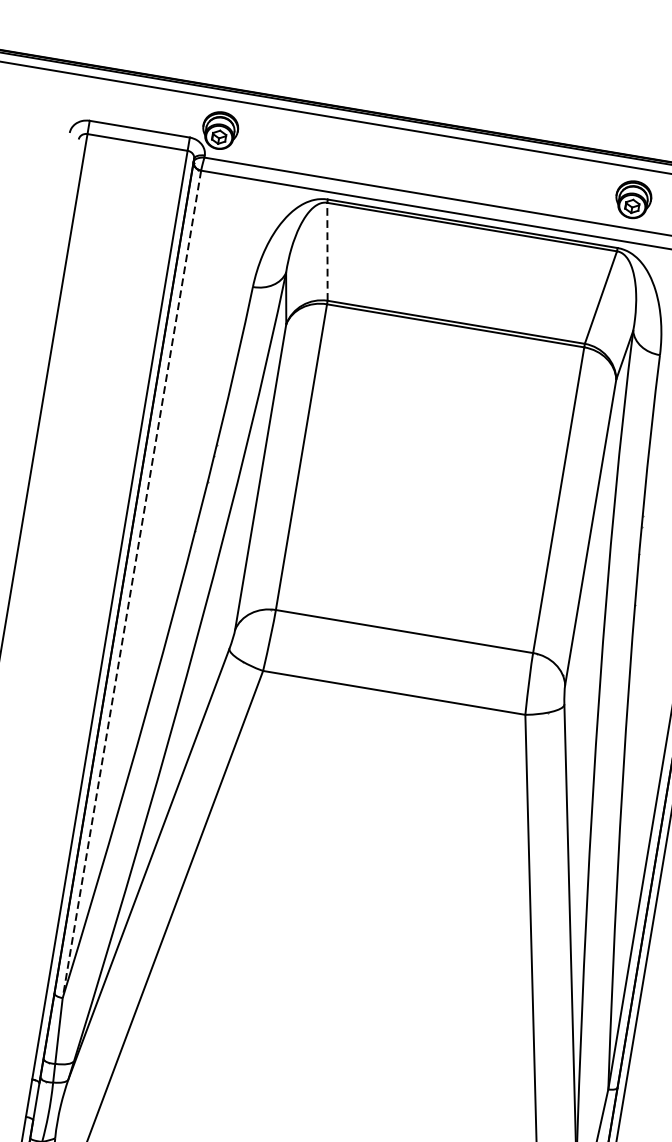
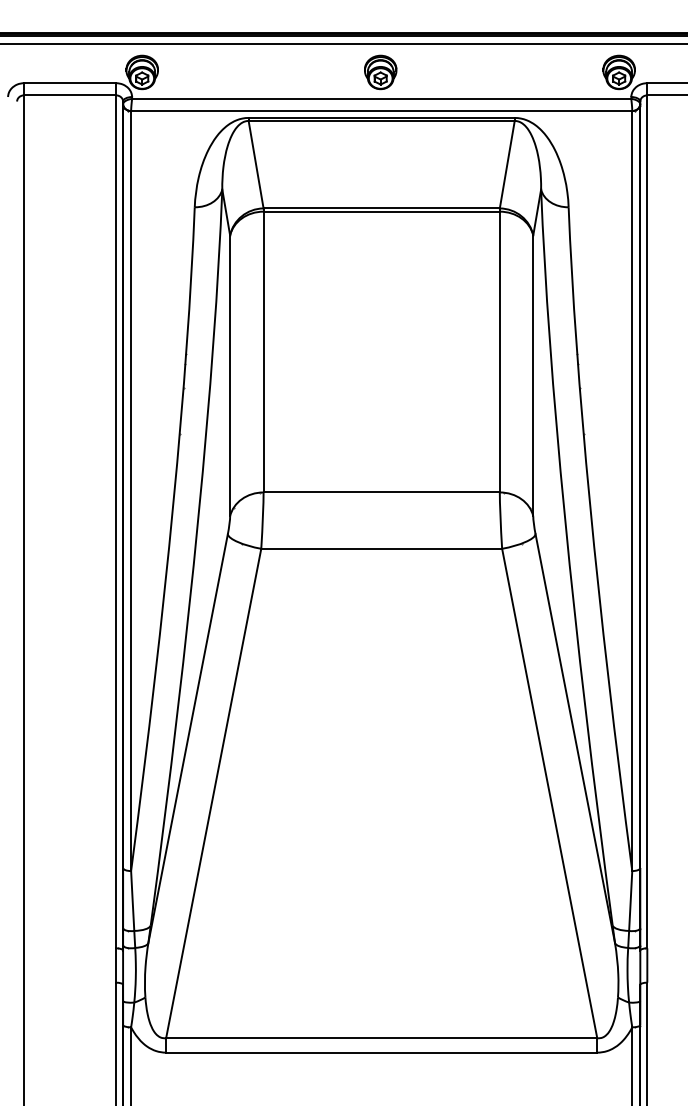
part: (633, 199) -> (380, 72), moved
line: (327, 251) -> (256, 164), dashed -> solid
line: (132, 584) -> (131, 491), dashed -> solid

